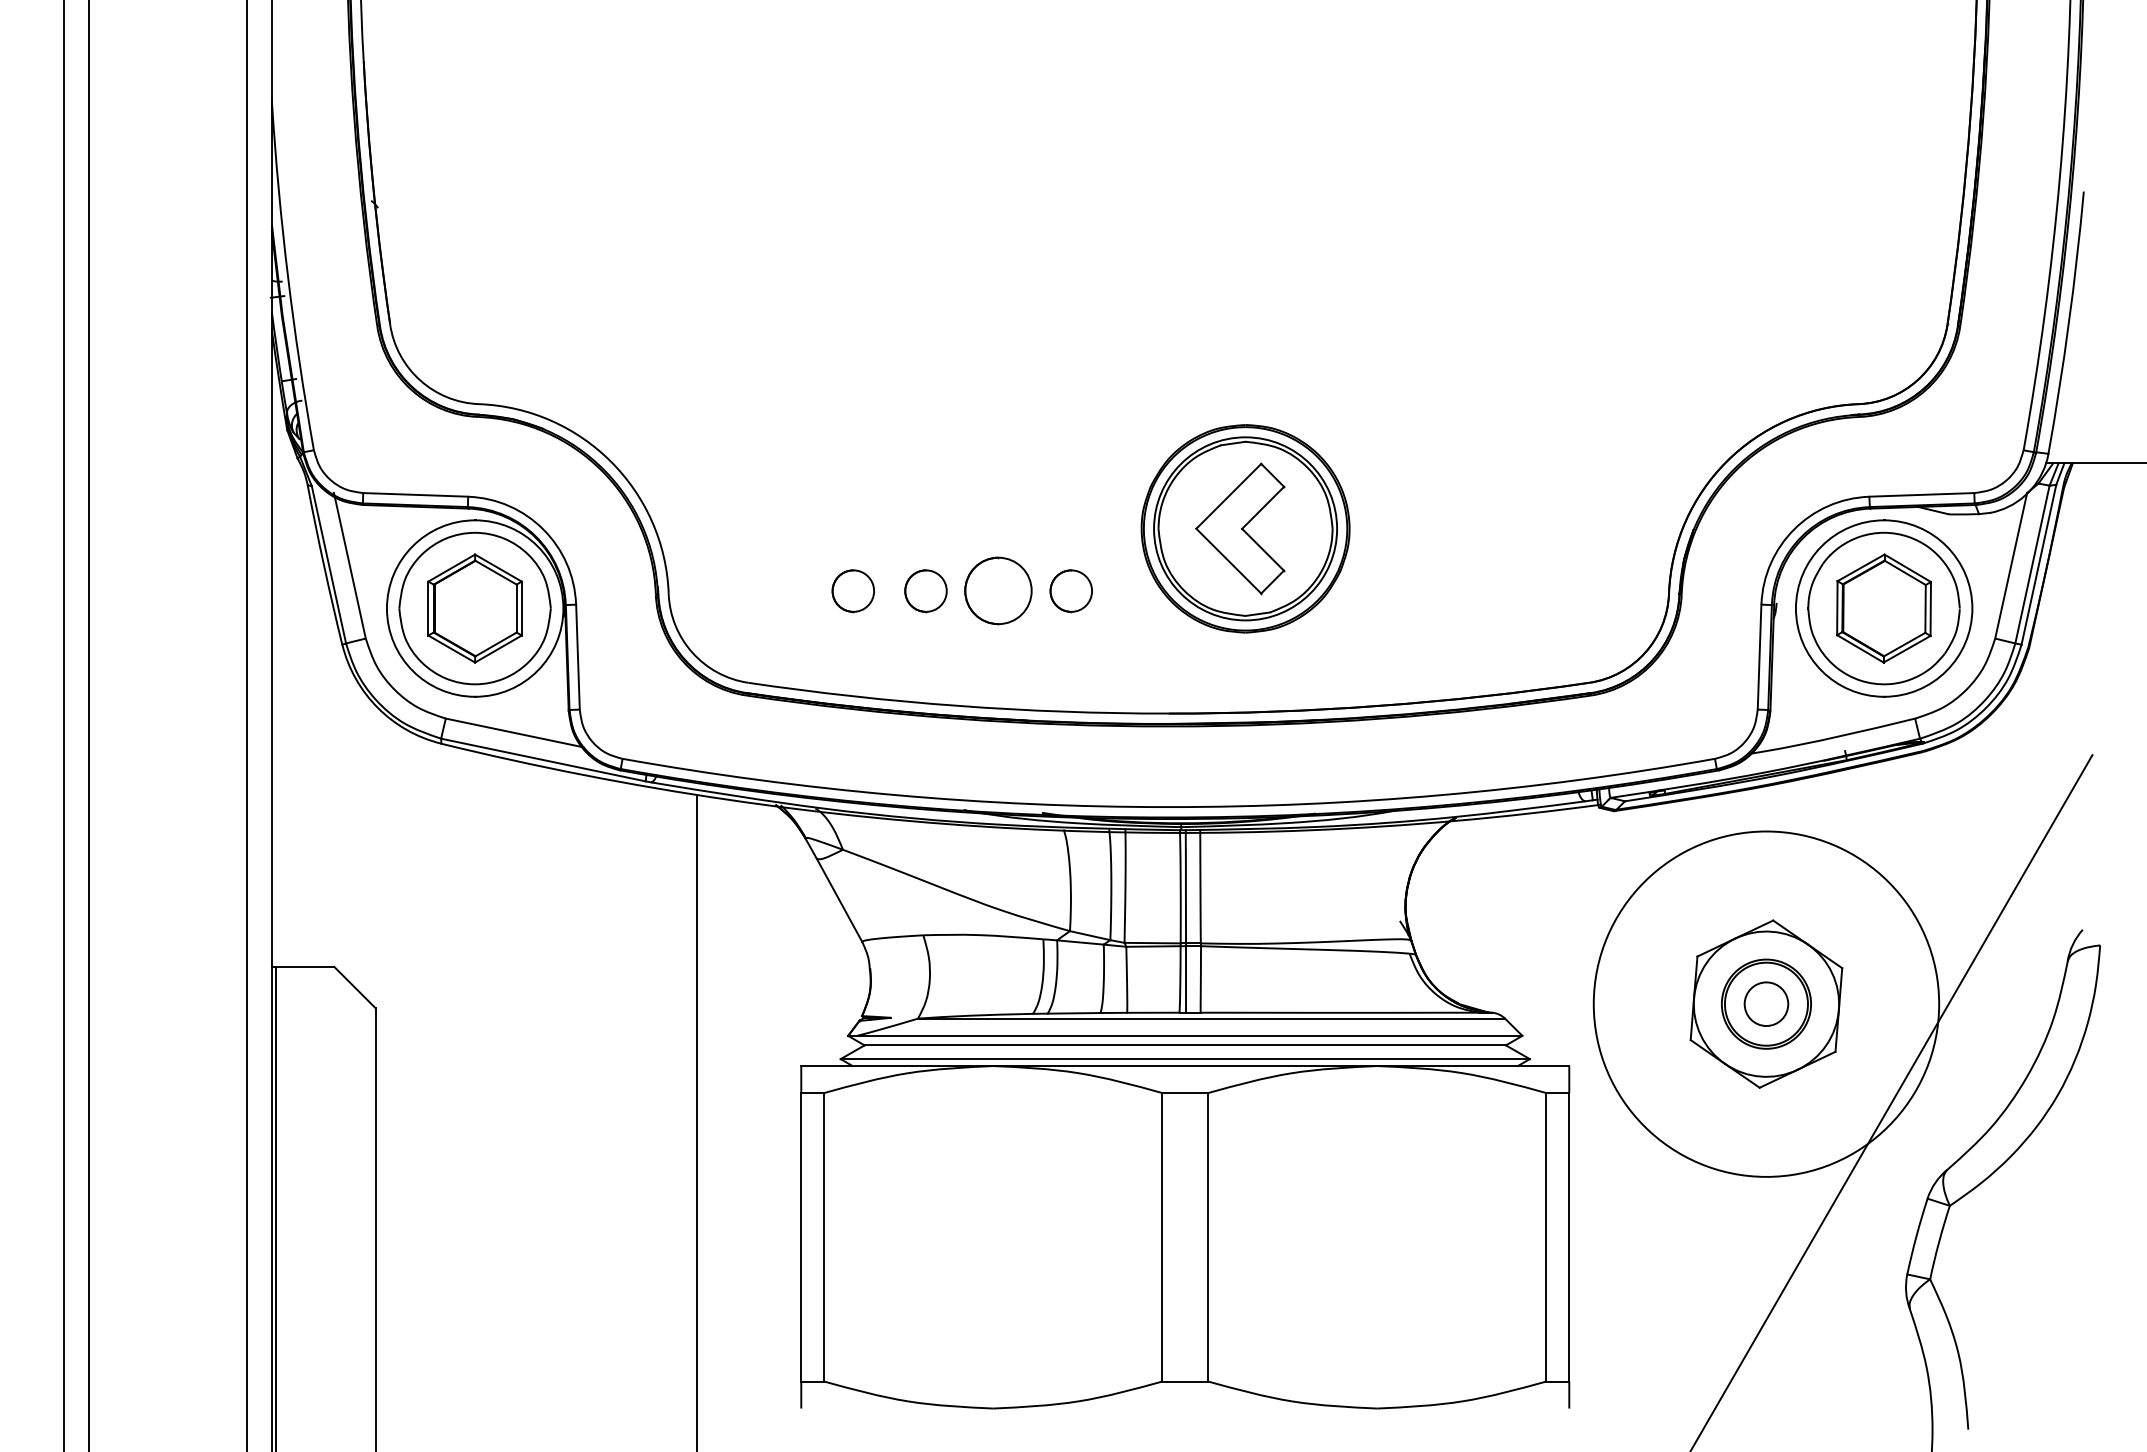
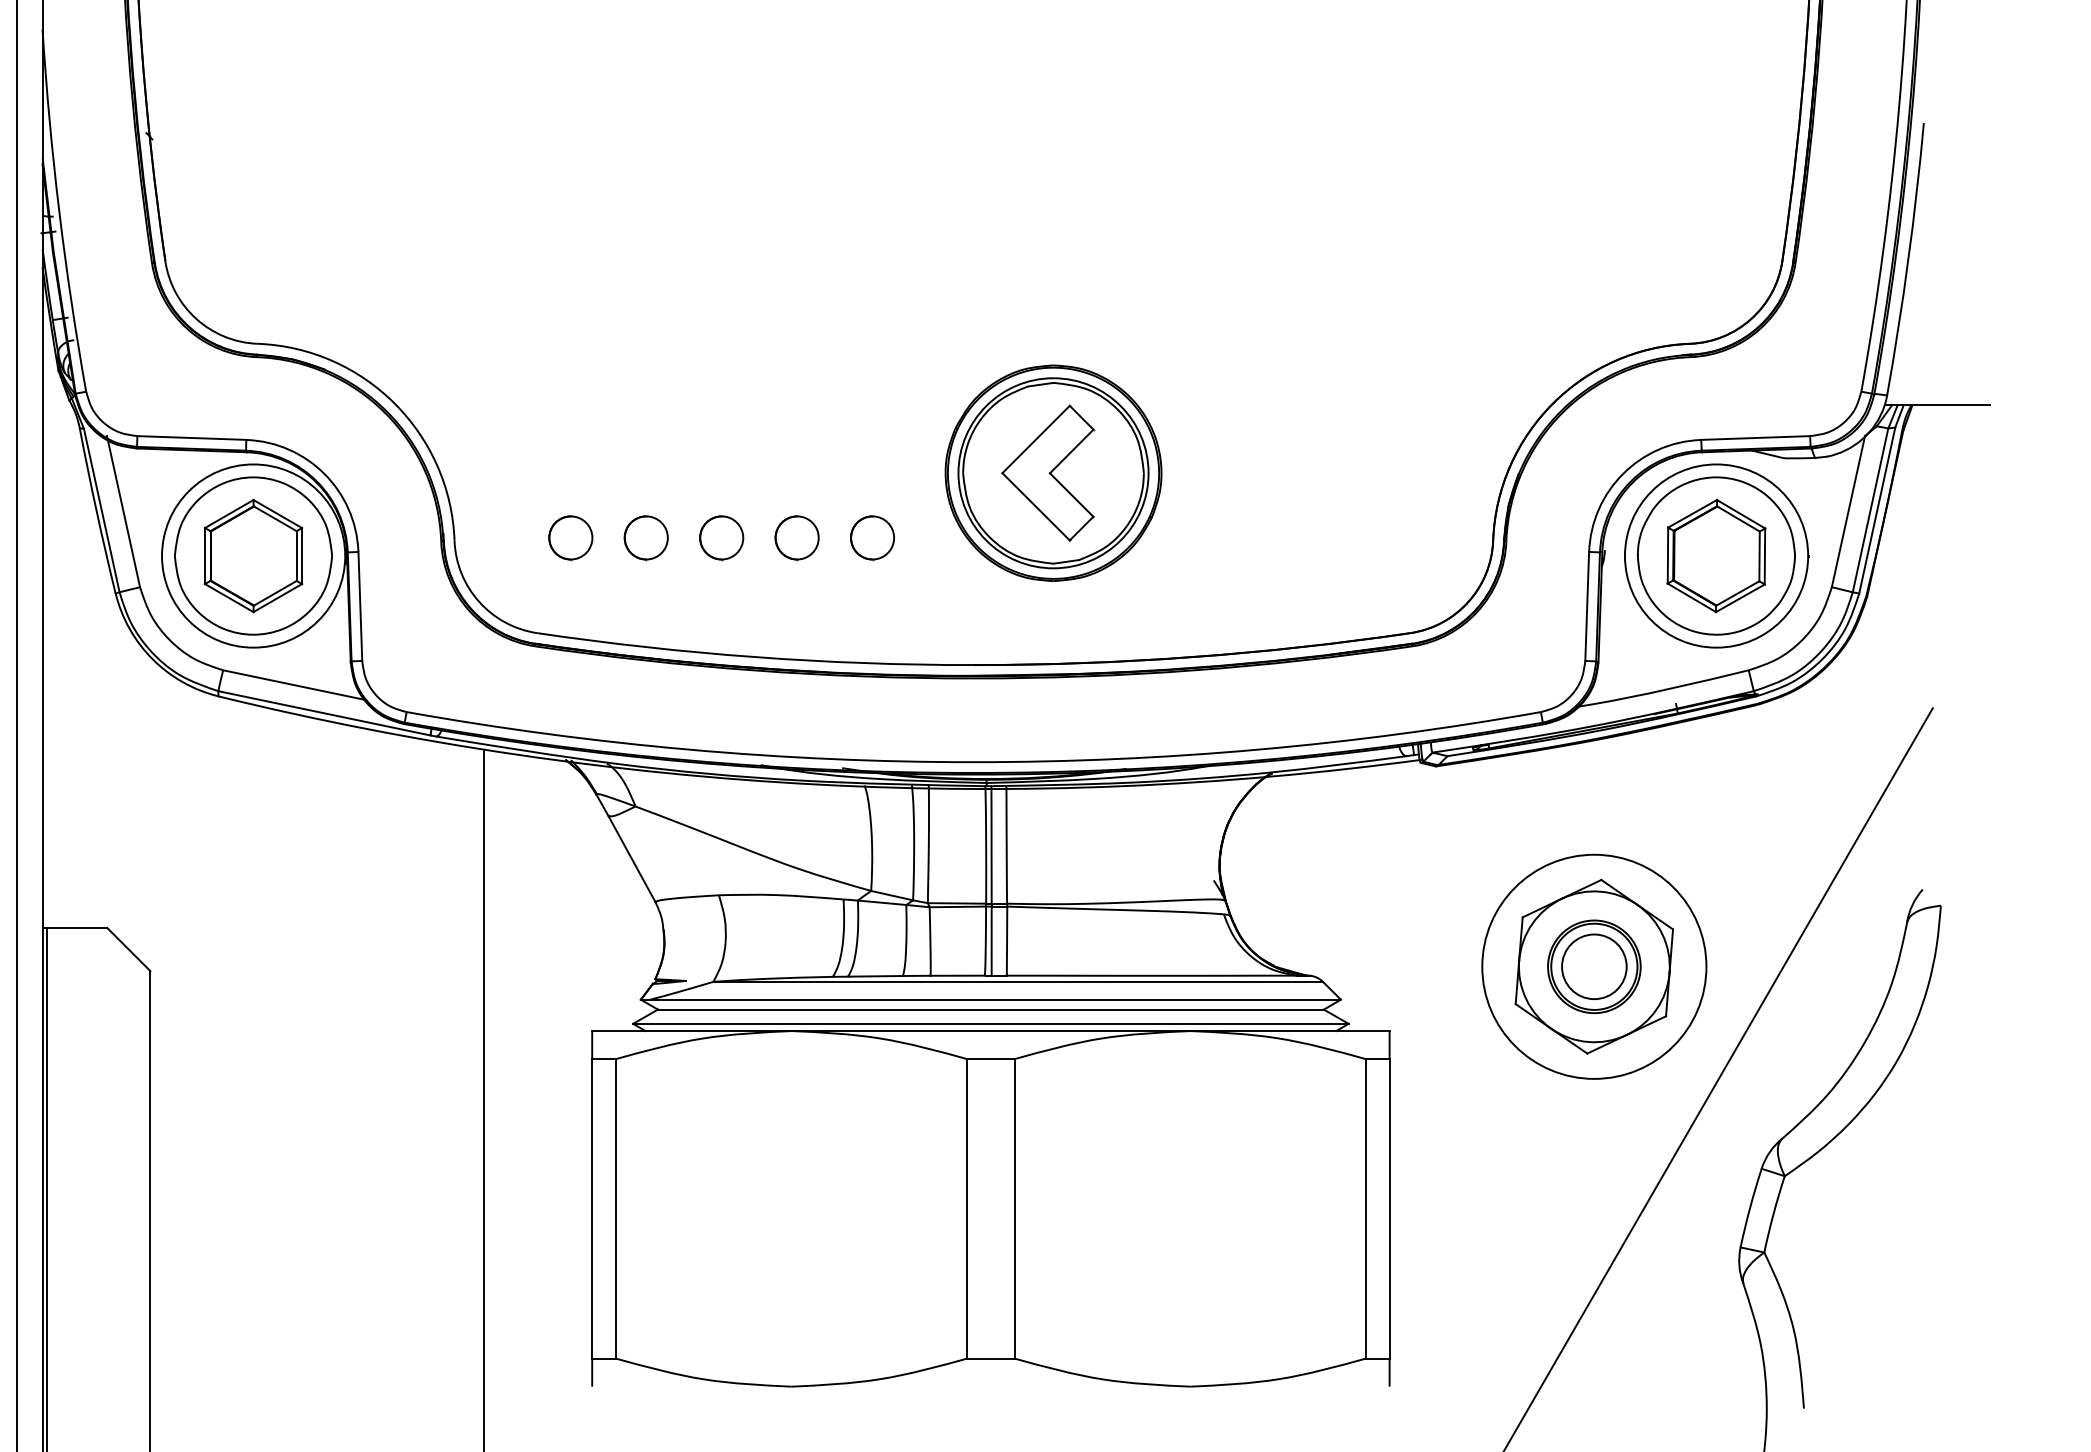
part: (780, 591) -> (570, 538), added
part: (998, 591) -> (796, 538), size x0.62
circle: (1766, 1004) -> (1594, 967), size x0.62
circle: (1766, 1004) -> (1594, 967), size x1.43

